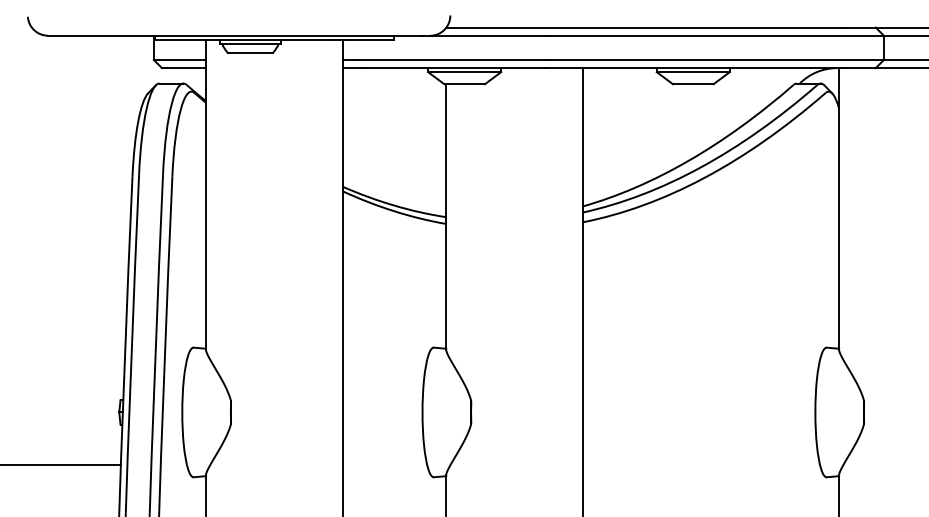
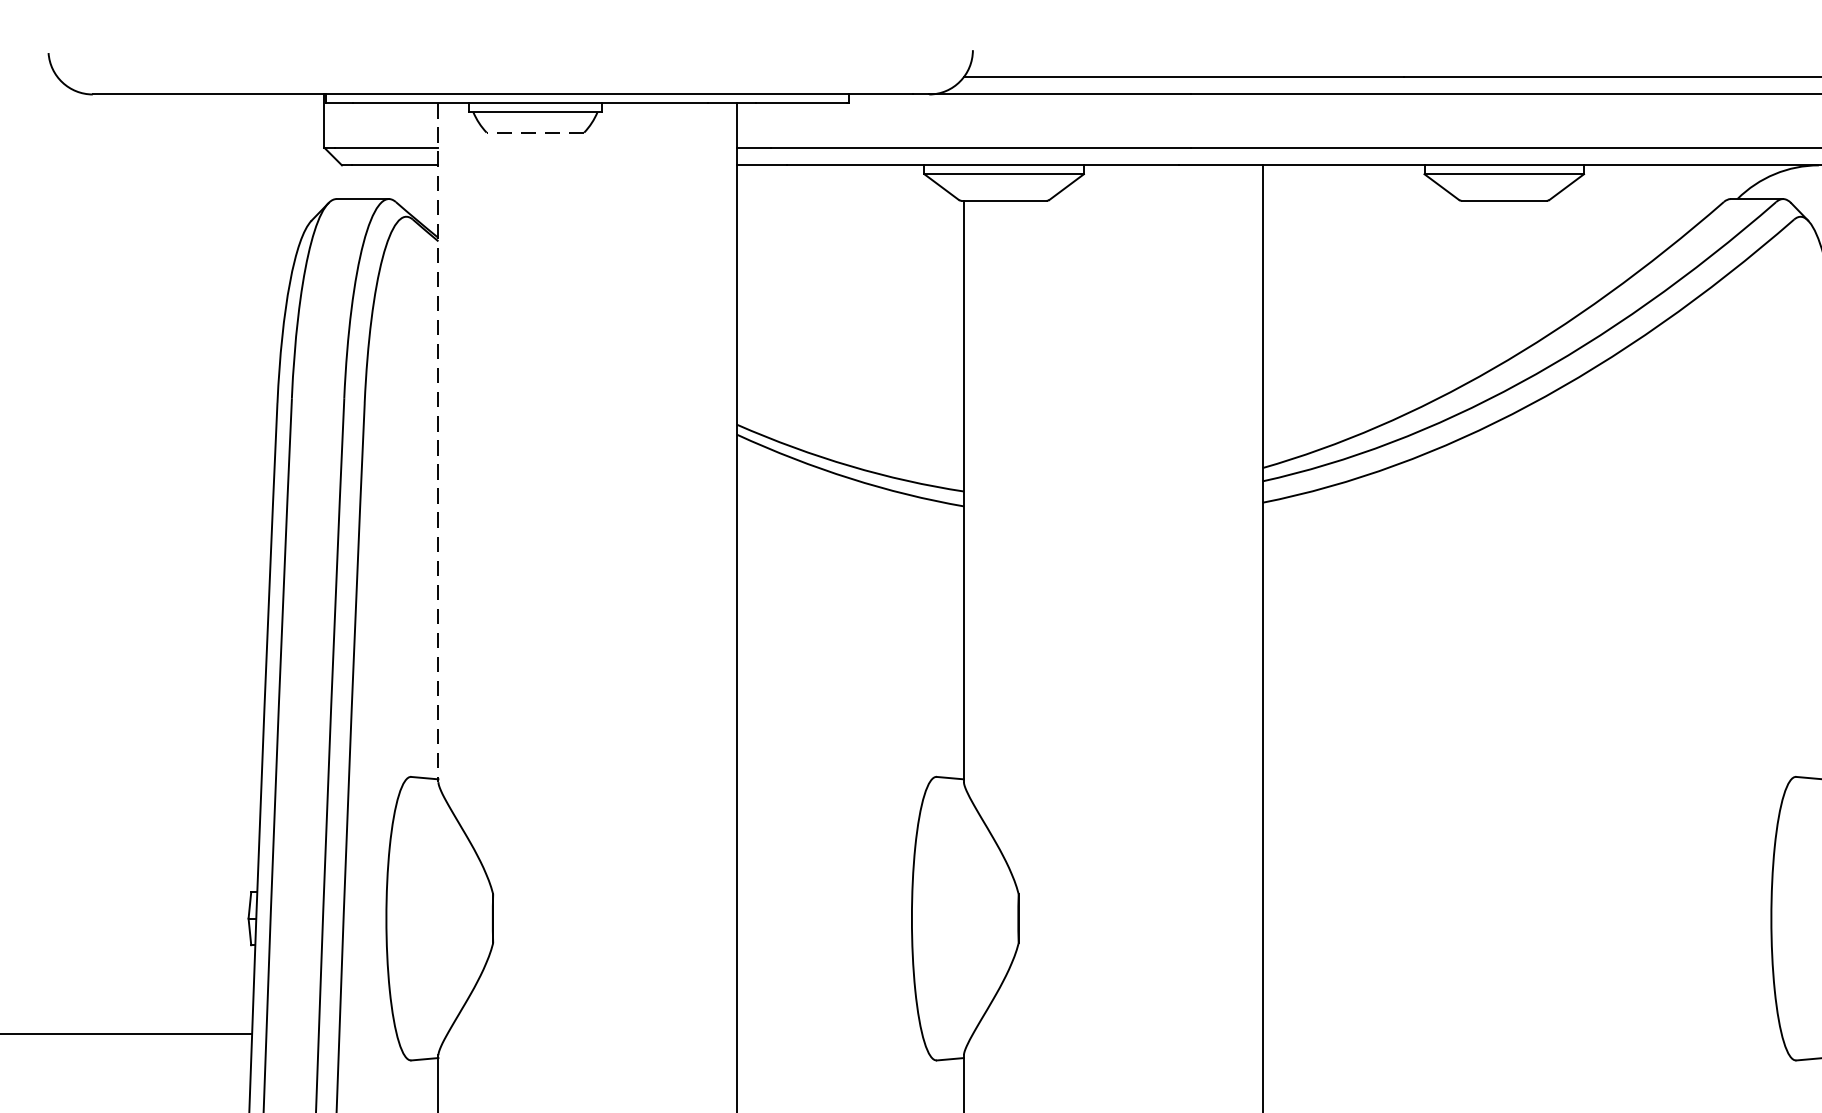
line: (249, 53) -> (533, 133), solid -> dashed
line: (206, 195) -> (439, 444), solid -> dashed

